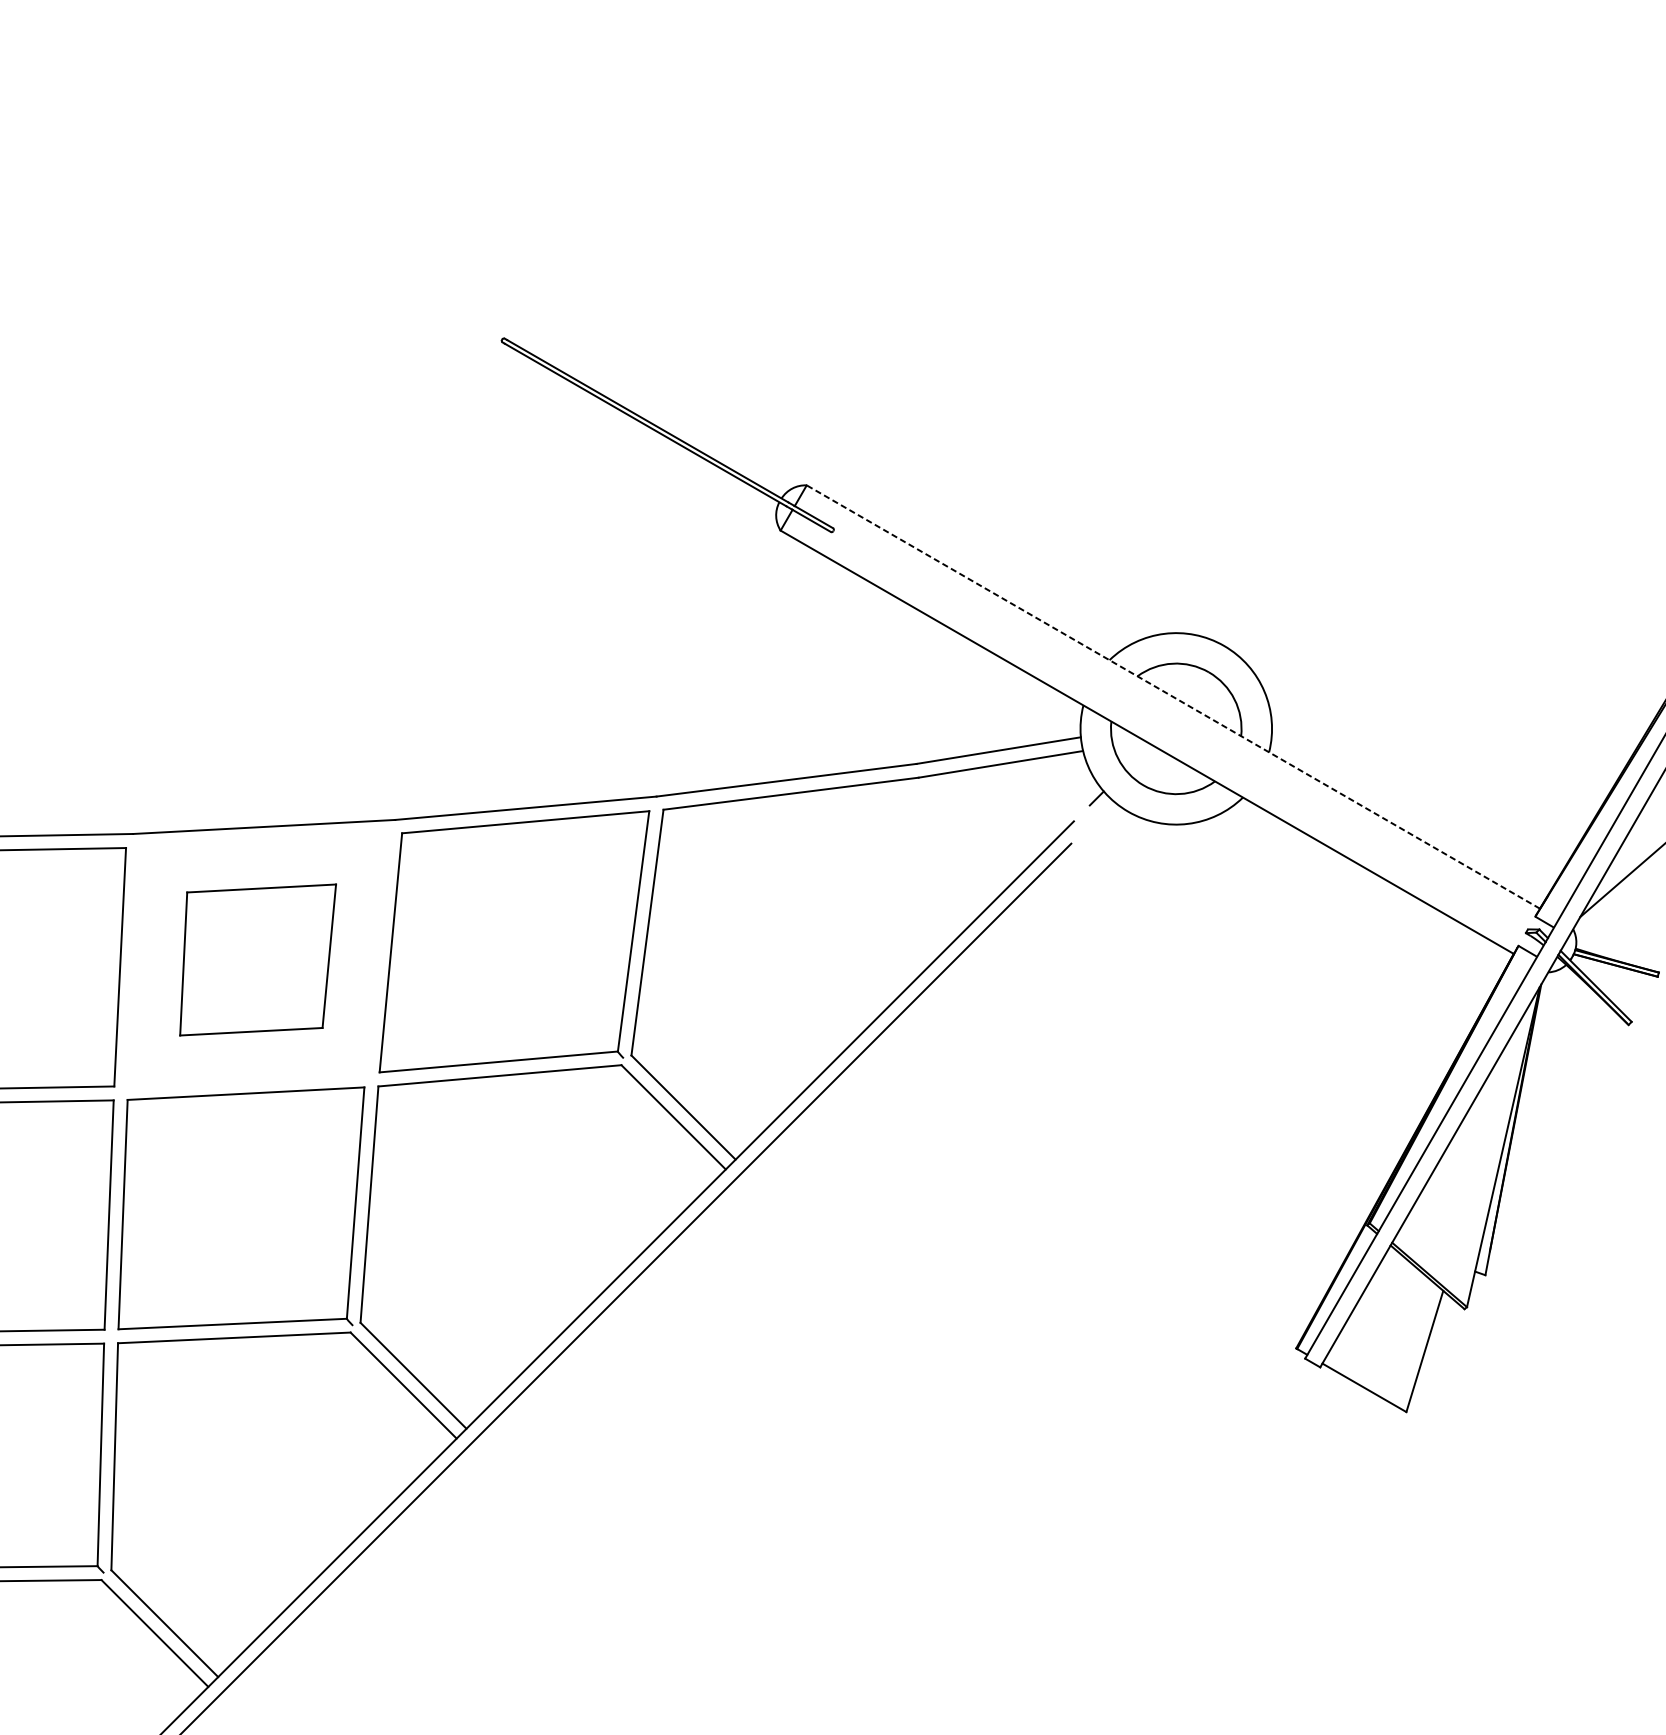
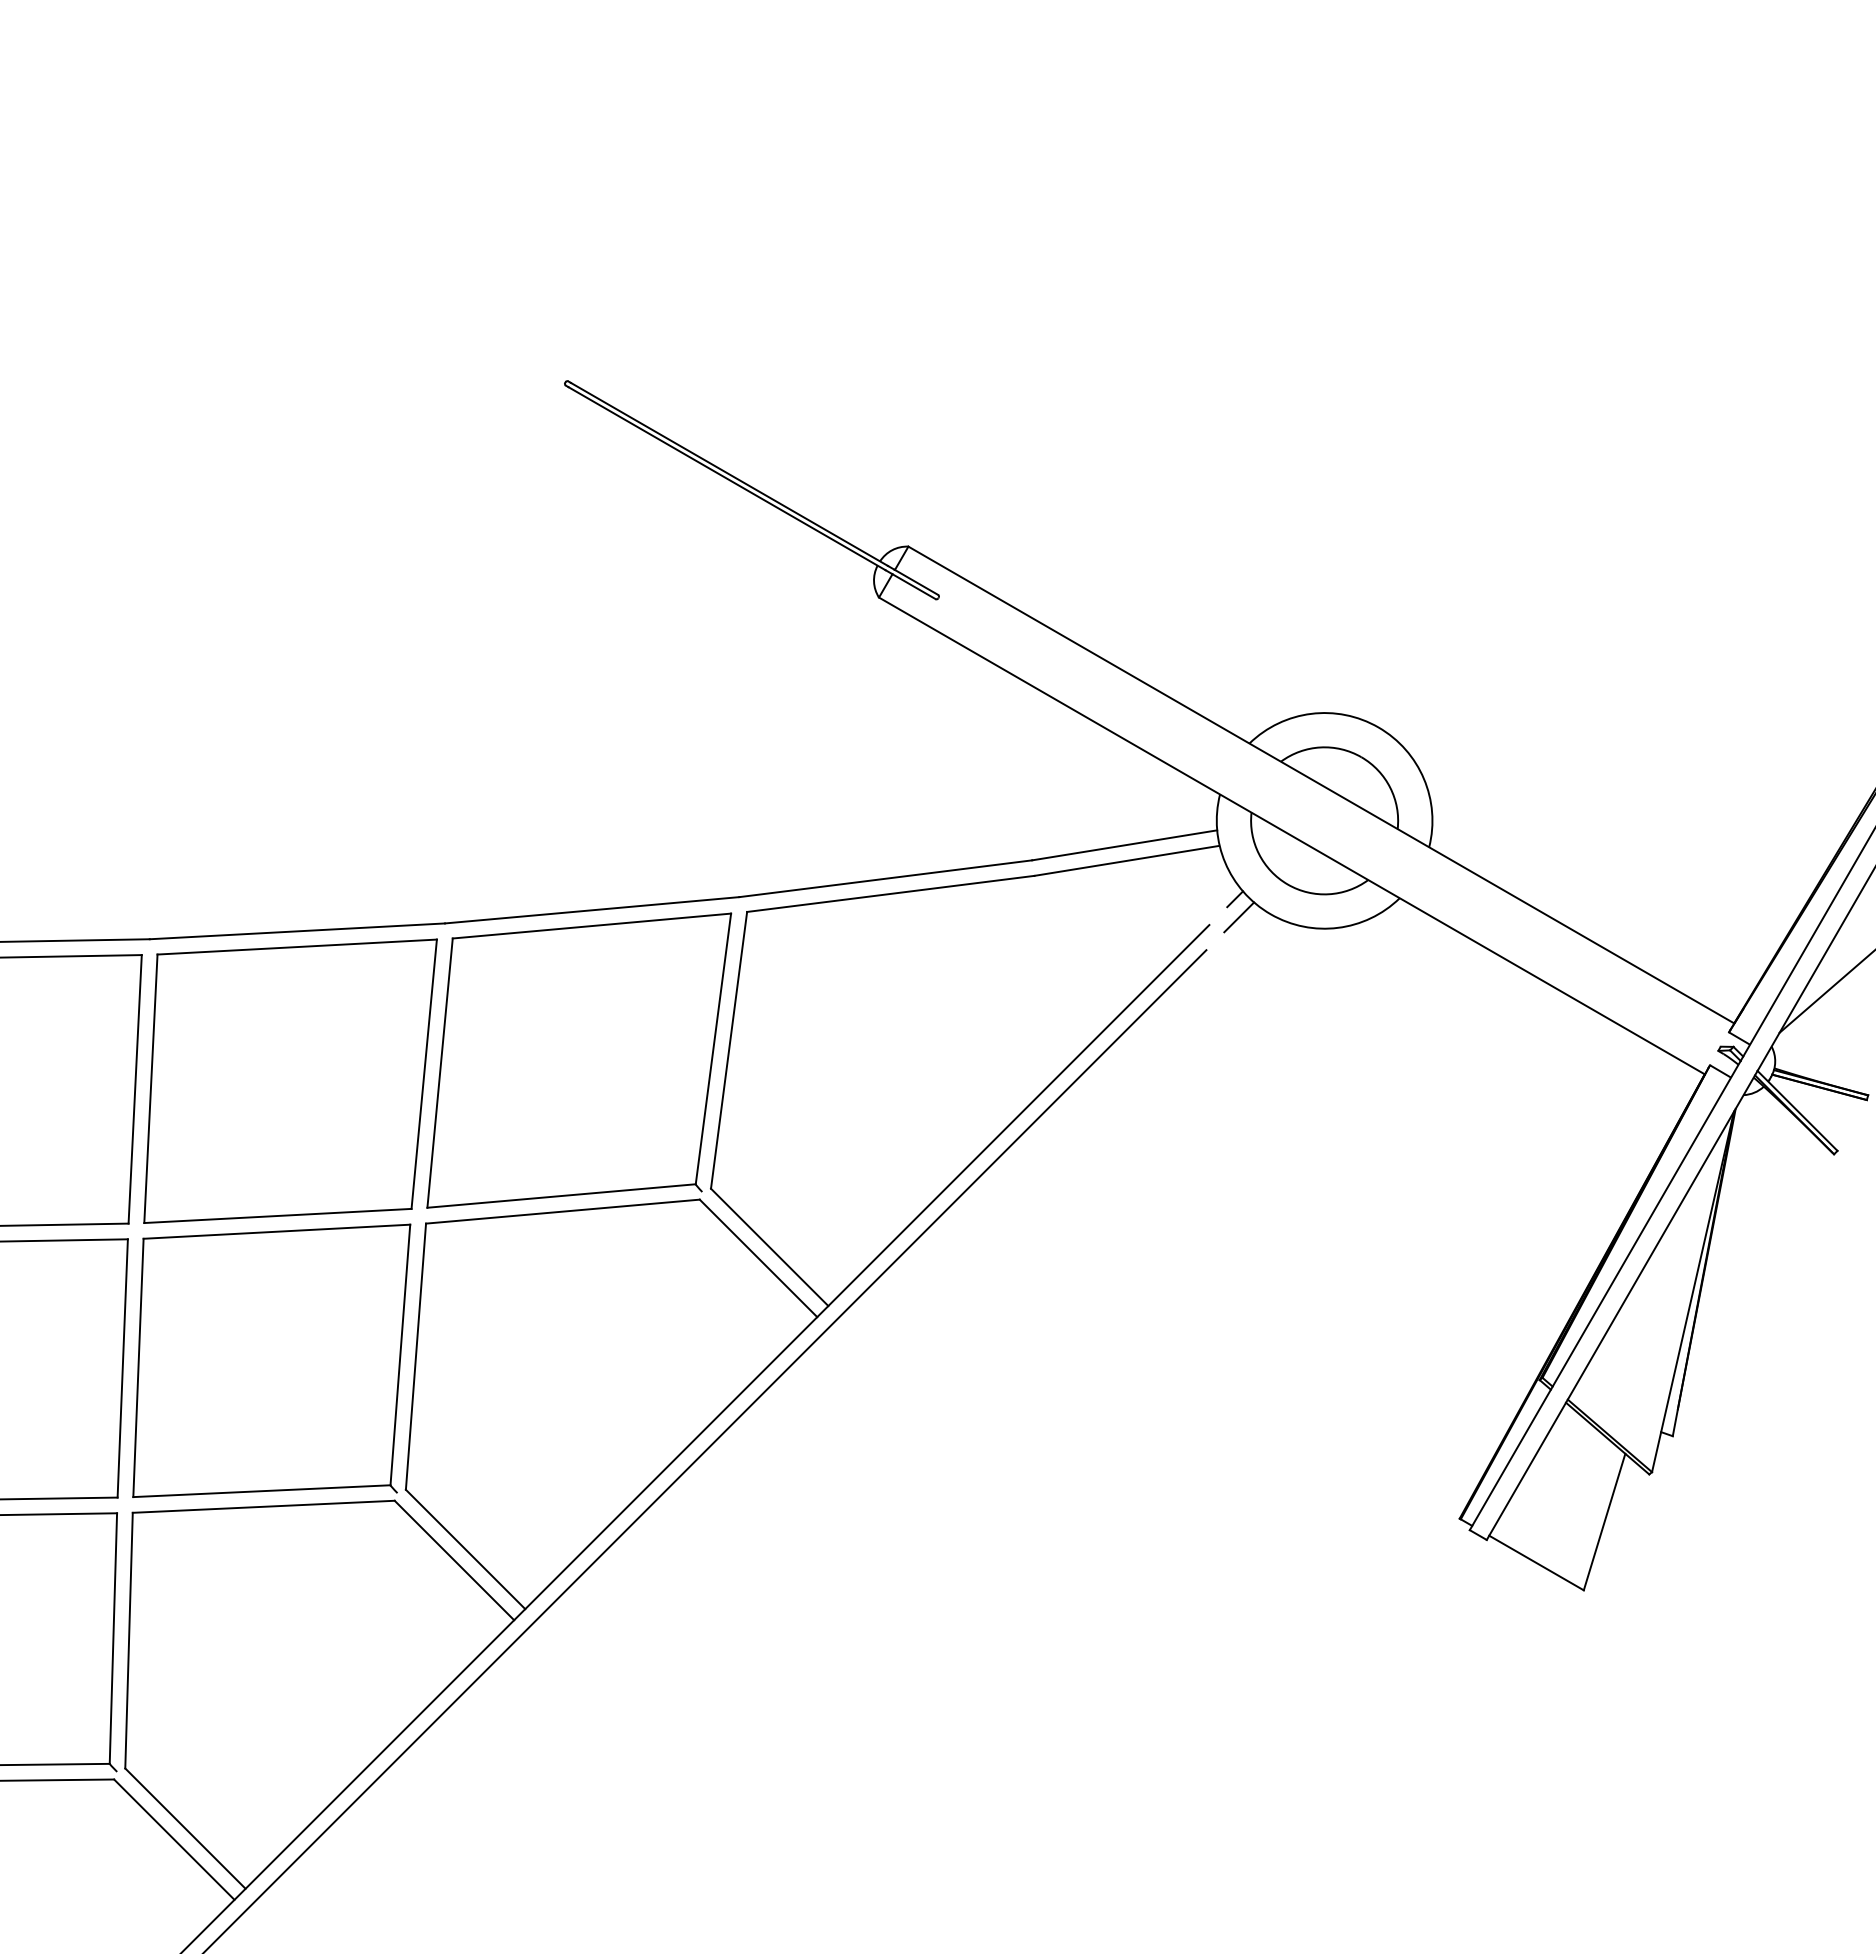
line: (1173, 697) -> (1321, 785), dashed -> solid
line: (1100, 814) -> (1239, 917), added
part: (258, 959) -> (290, 1080), size x1.67

